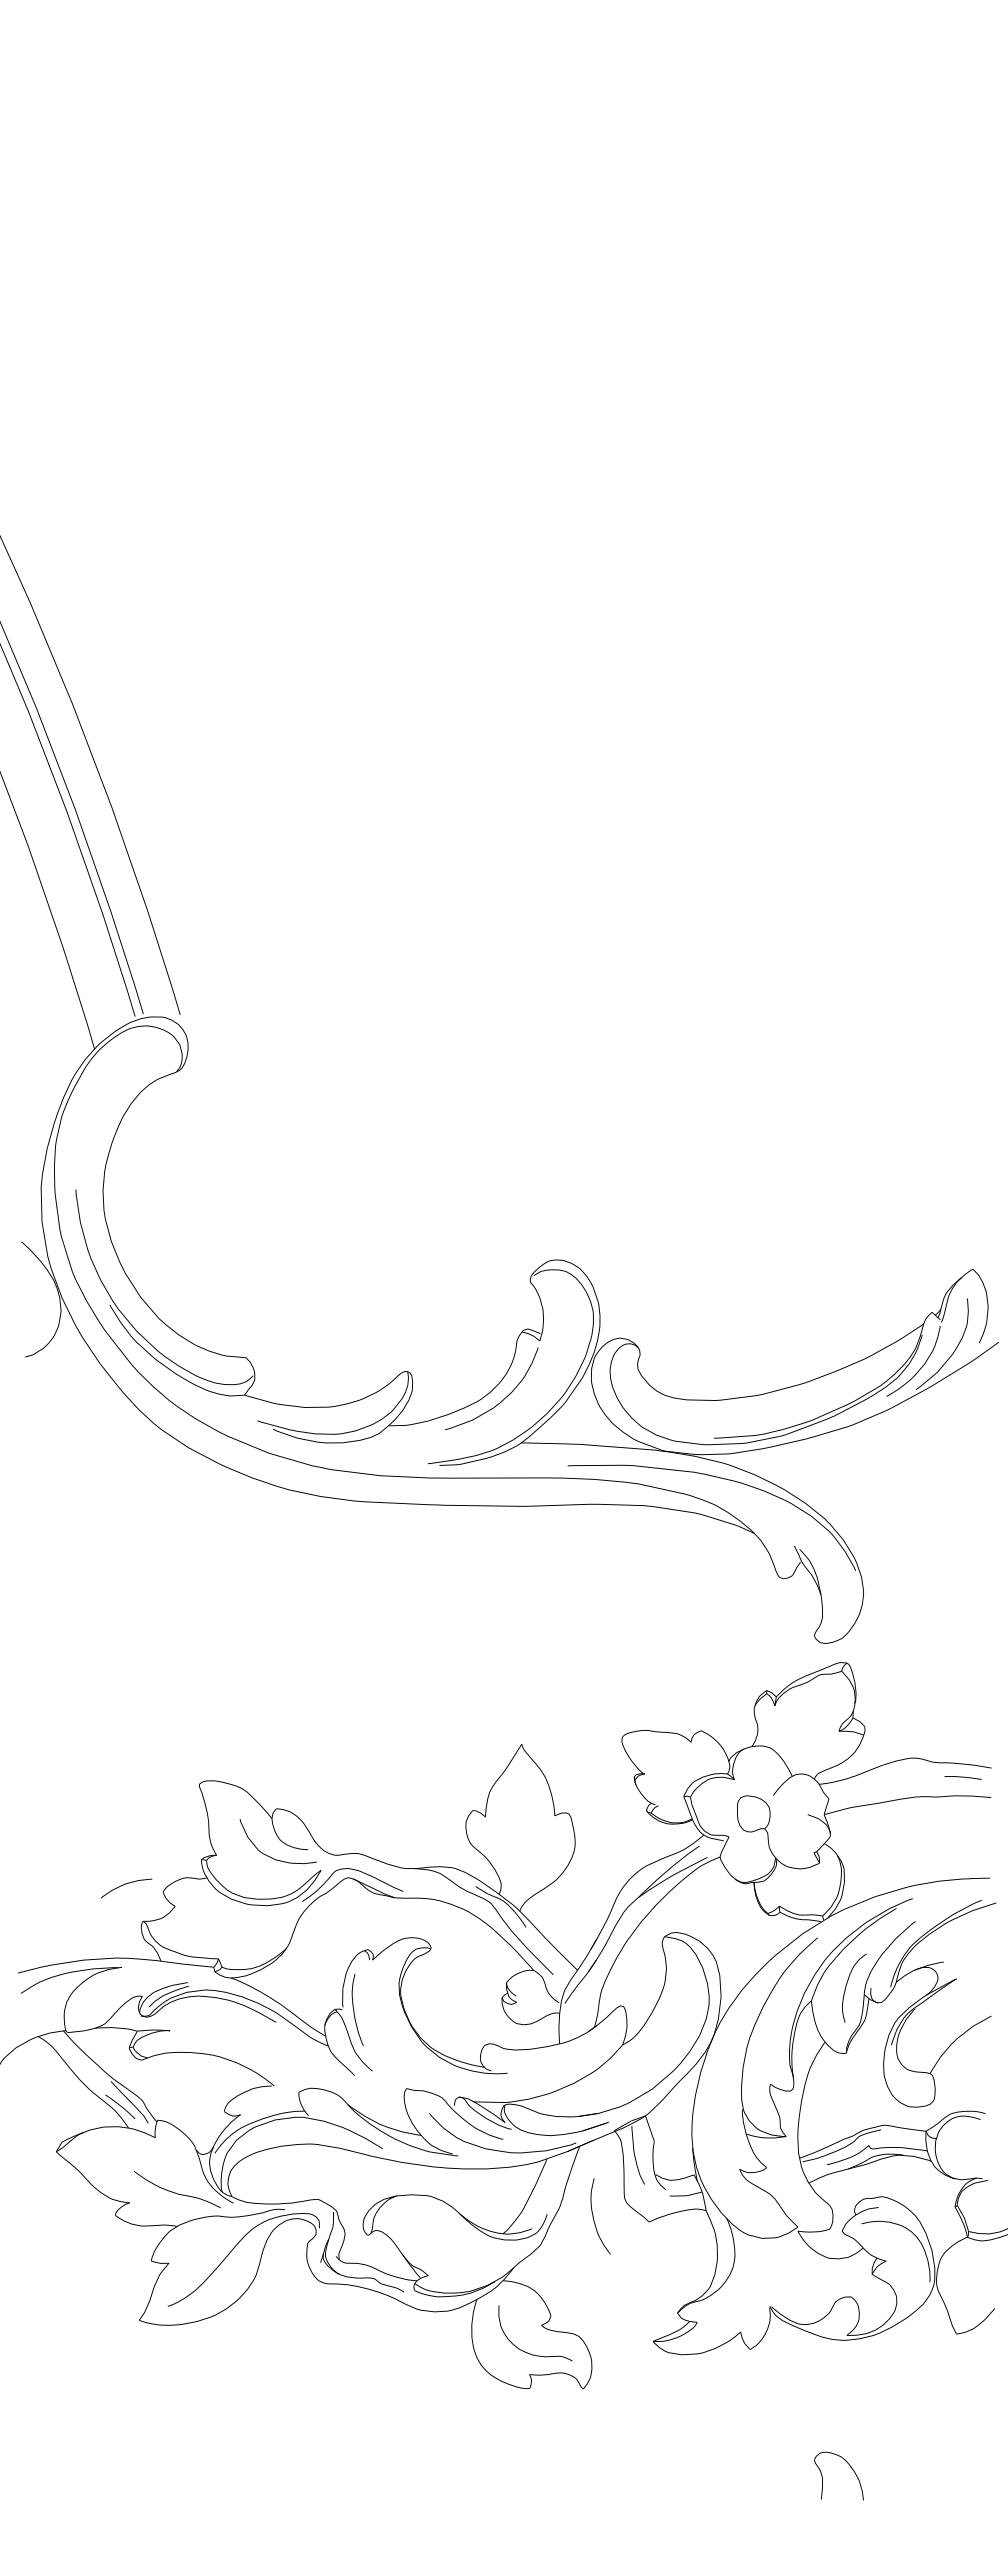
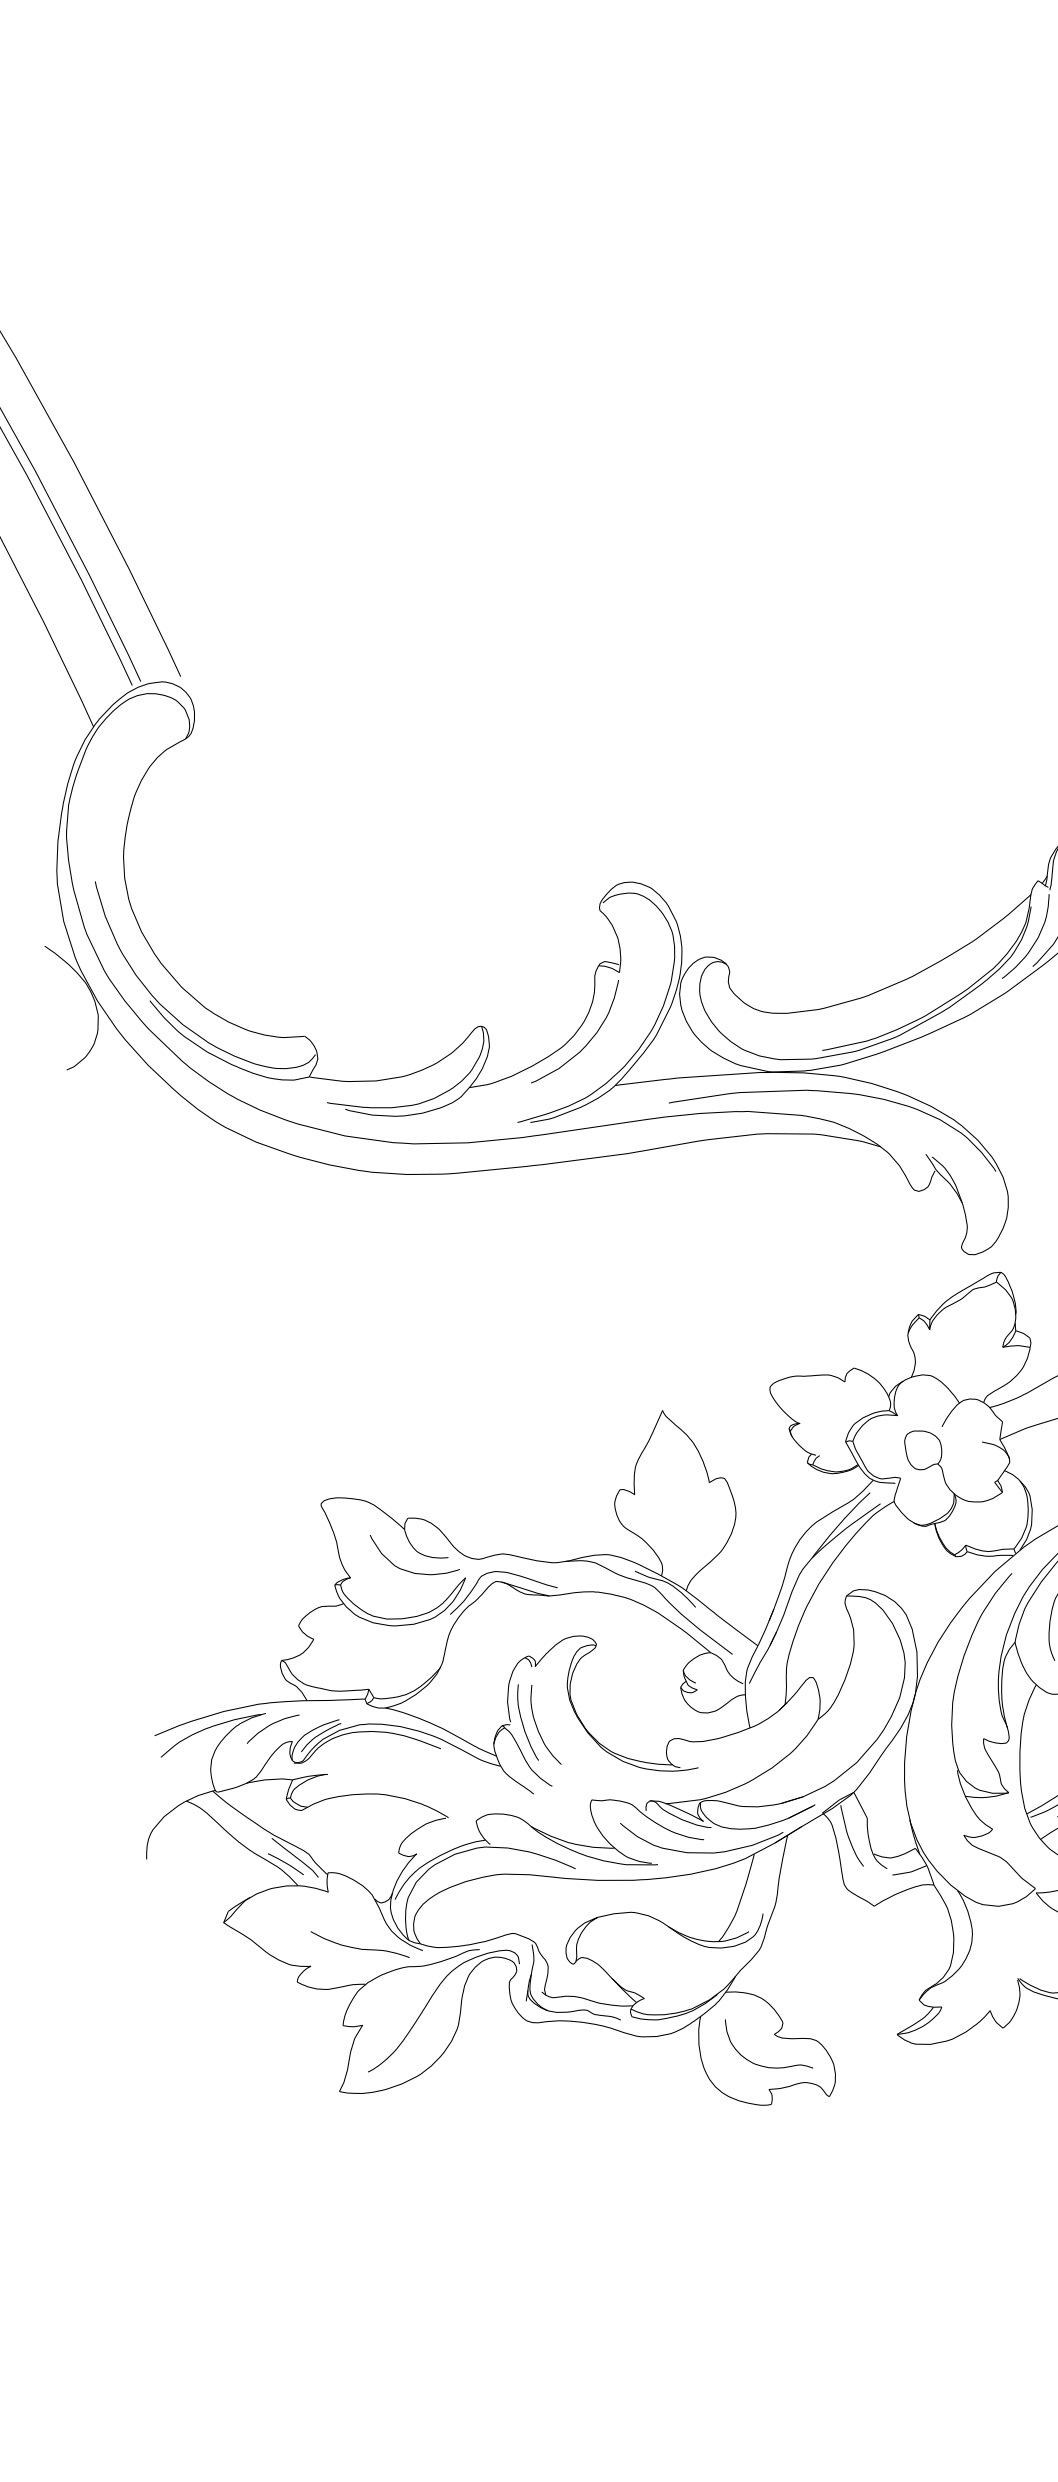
curve: (126, 1884) -> (272, 1724), moved
curve: (594, 2219) -> (538, 1729), moved

